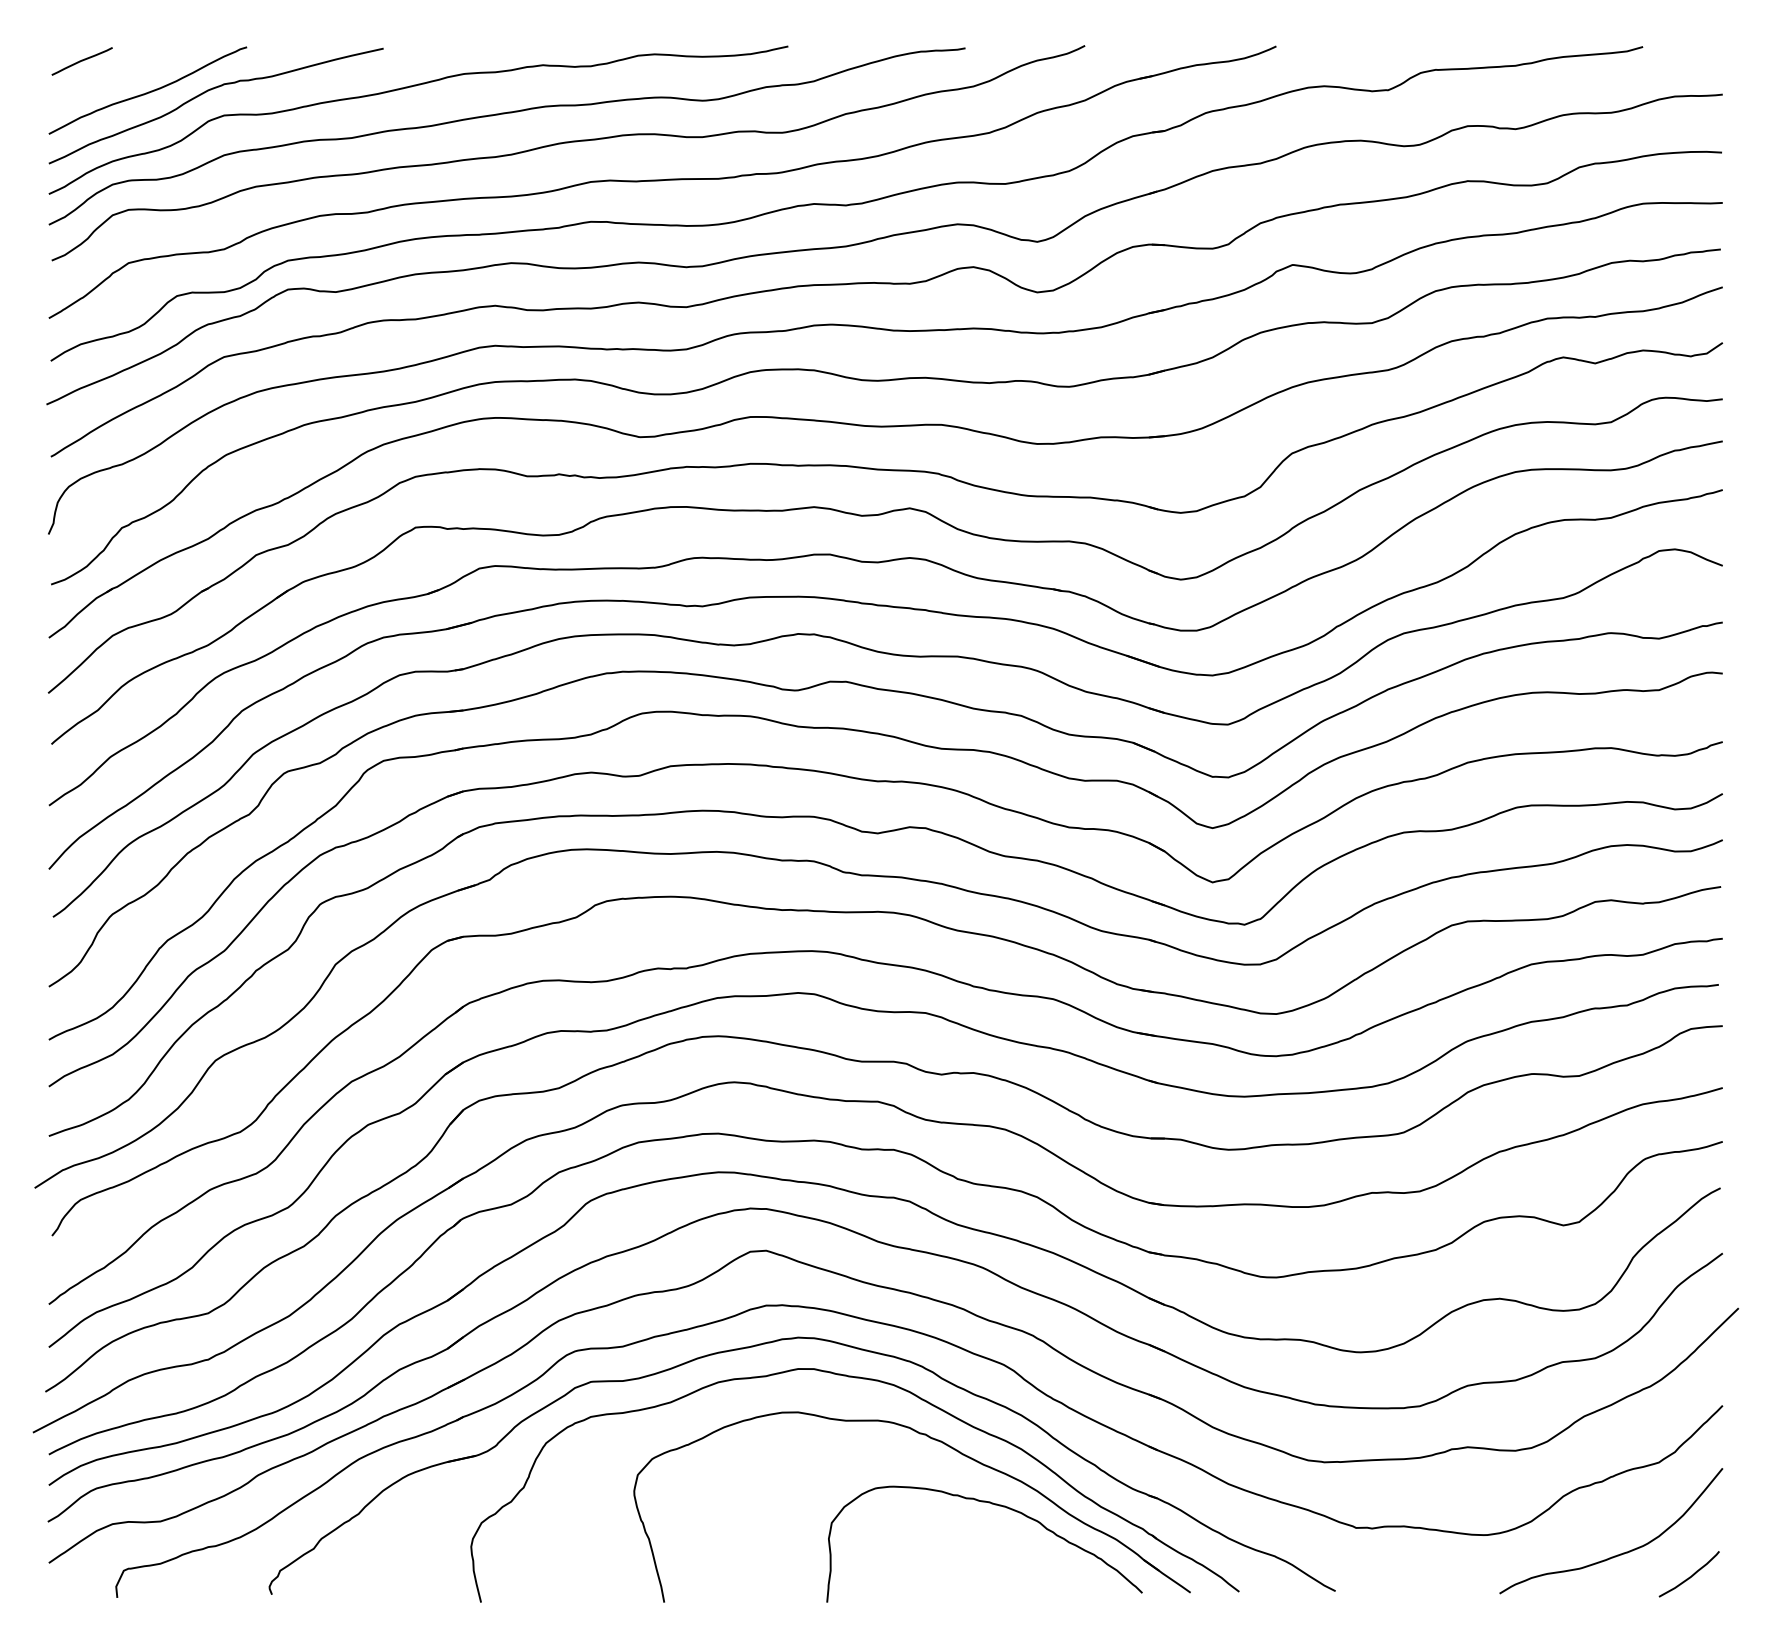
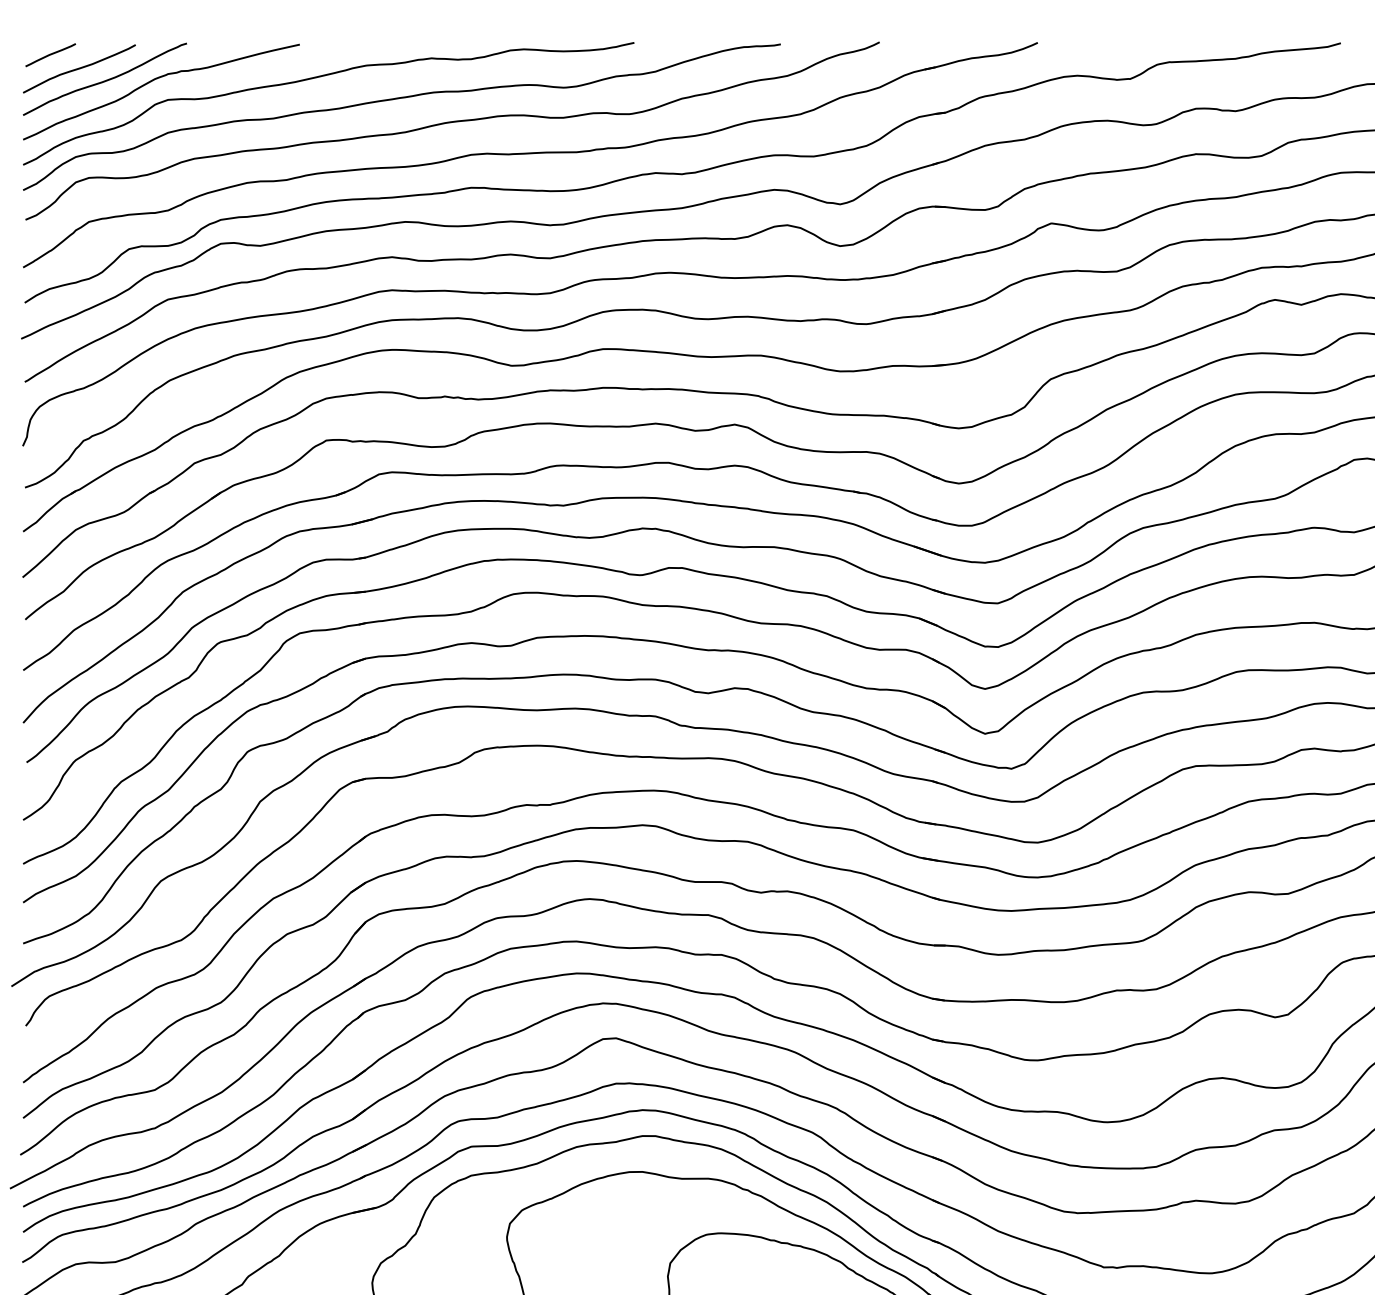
curve: (116, 77) -> (79, 68), added

